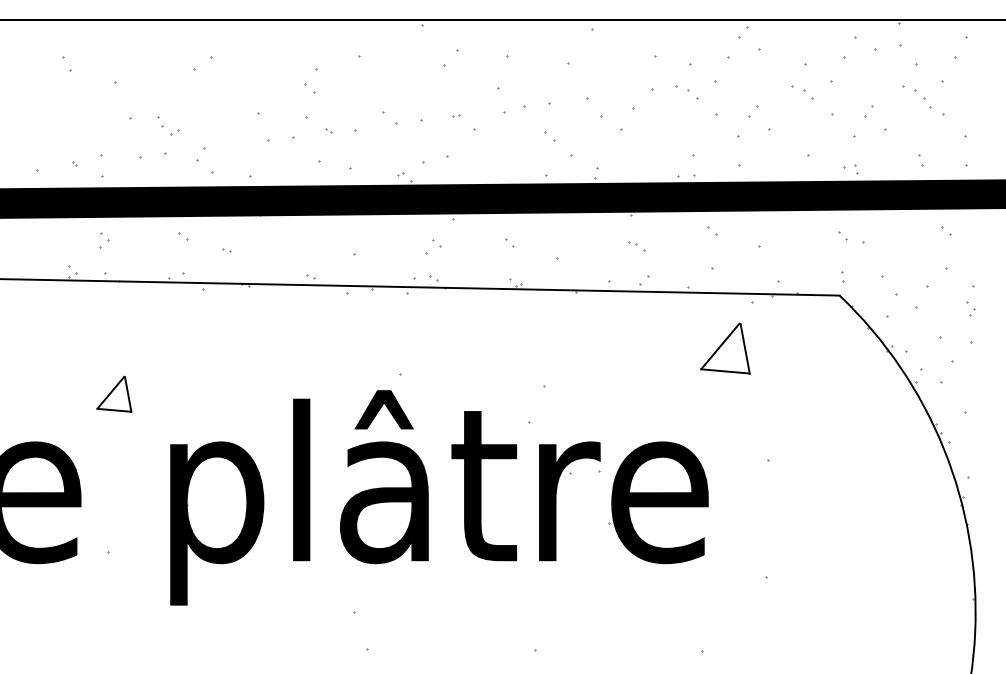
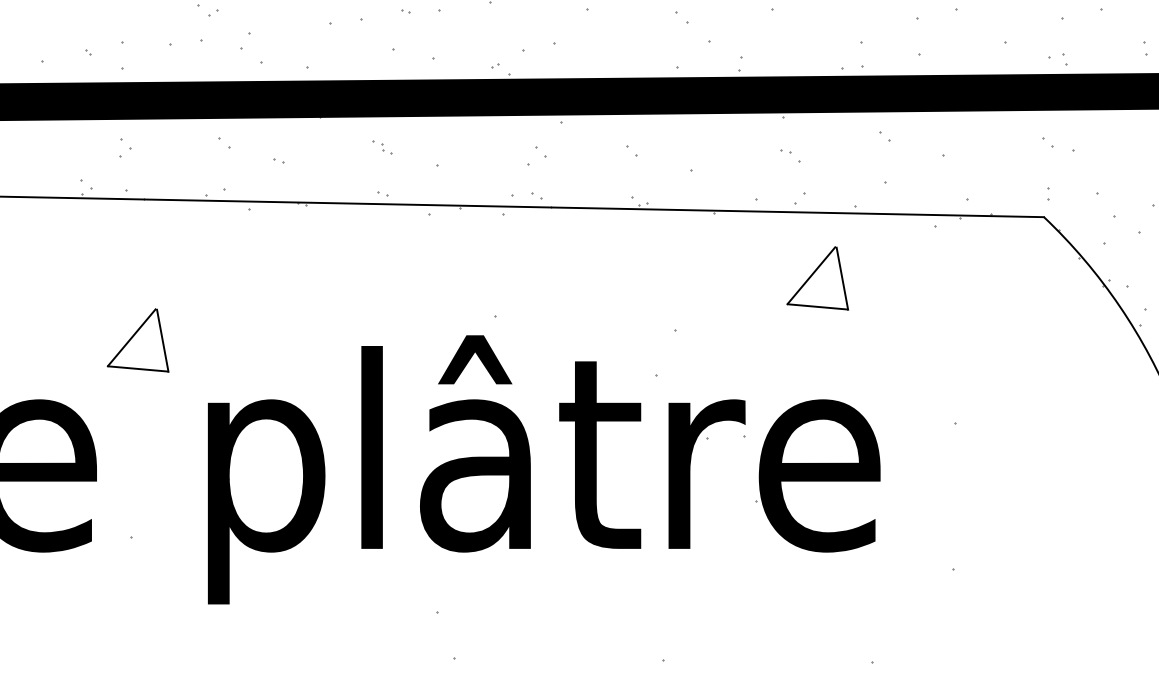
part: (310, 239) -> (383, 147), added
part: (725, 348) -> (817, 278), moved
part: (114, 394) -> (138, 340), size x1.43

